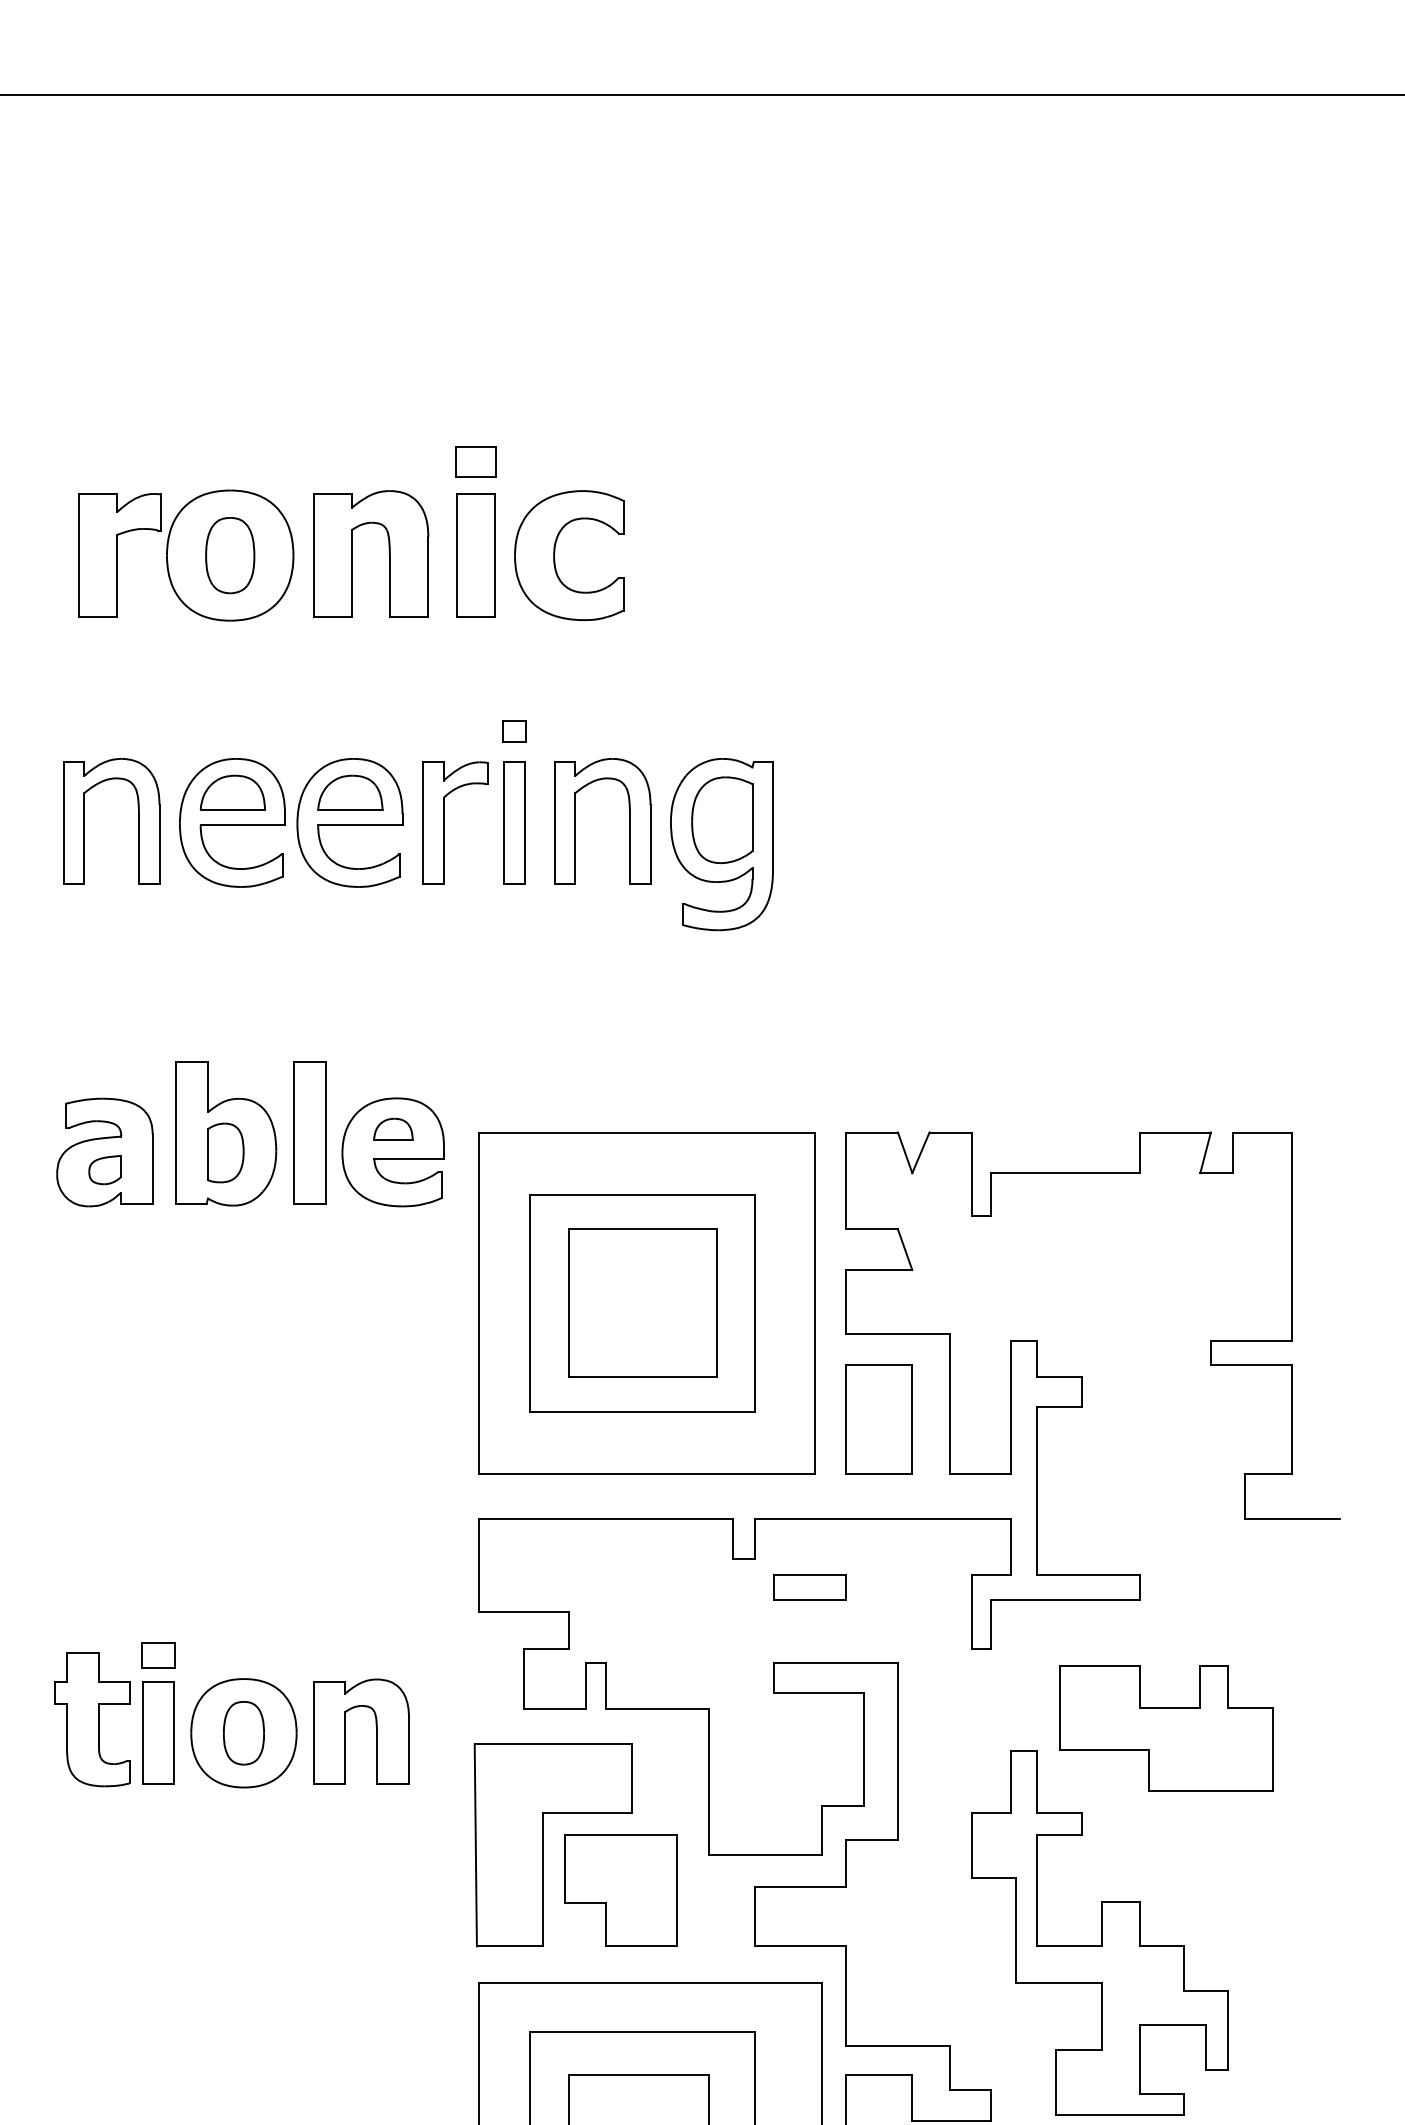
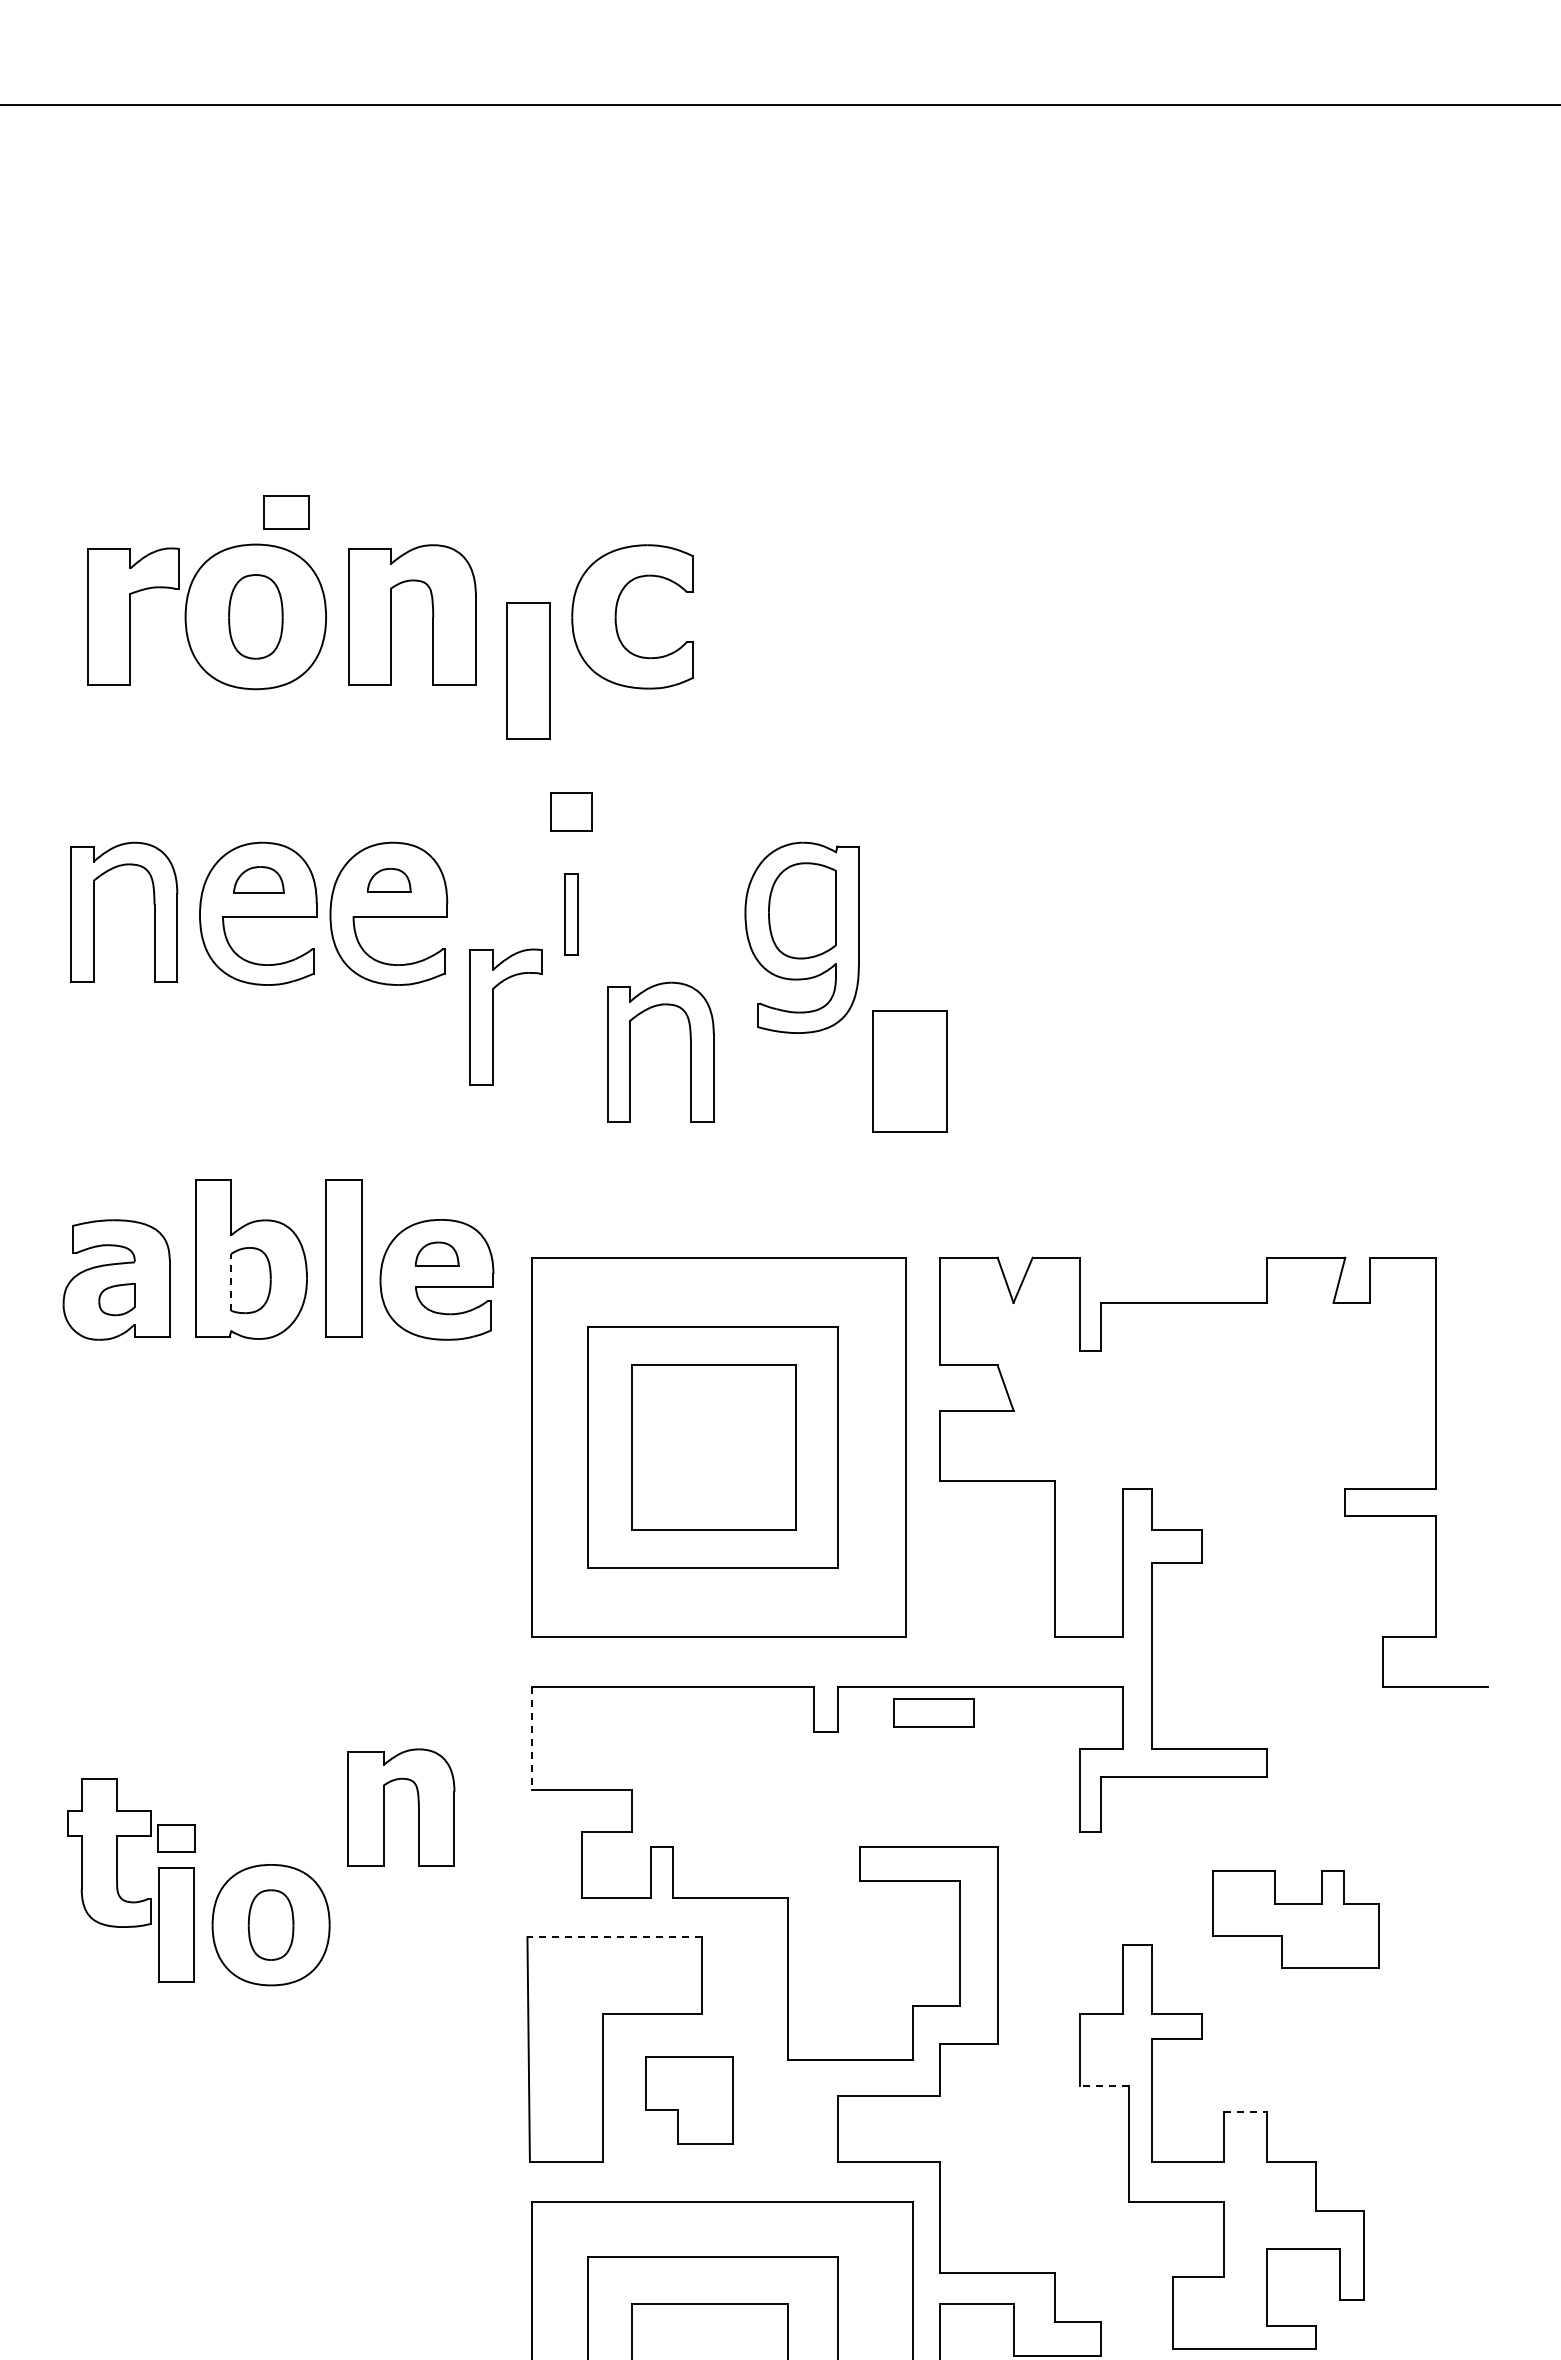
part: (475, 461) -> (286, 512), moved
part: (475, 555) -> (528, 670), moved
part: (514, 730) -> (571, 811), size x1.6
part: (232, 791) -> (258, 879), size x0.7
part: (349, 791) -> (388, 879), size x0.6
part: (575, 820) -> (630, 1051), moved
part: (444, 822) -> (493, 1016), moved
part: (514, 823) -> (571, 914), size x0.6
line: (208, 1153) -> (231, 1281), solid -> dashed
part: (878, 1419) -> (909, 1071), moved
line: (478, 1565) -> (531, 1738), solid -> dashed
part: (809, 1586) -> (933, 1712), moved
part: (92, 1719) -> (109, 1852), moved
part: (375, 1727) -> (417, 1802), moved
part: (1166, 1728) -> (1295, 1919), size x0.7
line: (553, 1744) -> (614, 1937), solid -> dashed
line: (994, 1877) -> (1104, 2085), solid -> dashed
part: (620, 1891) -> (689, 2100), size x0.7
line: (1121, 1901) -> (1245, 2112), solid -> dashed

